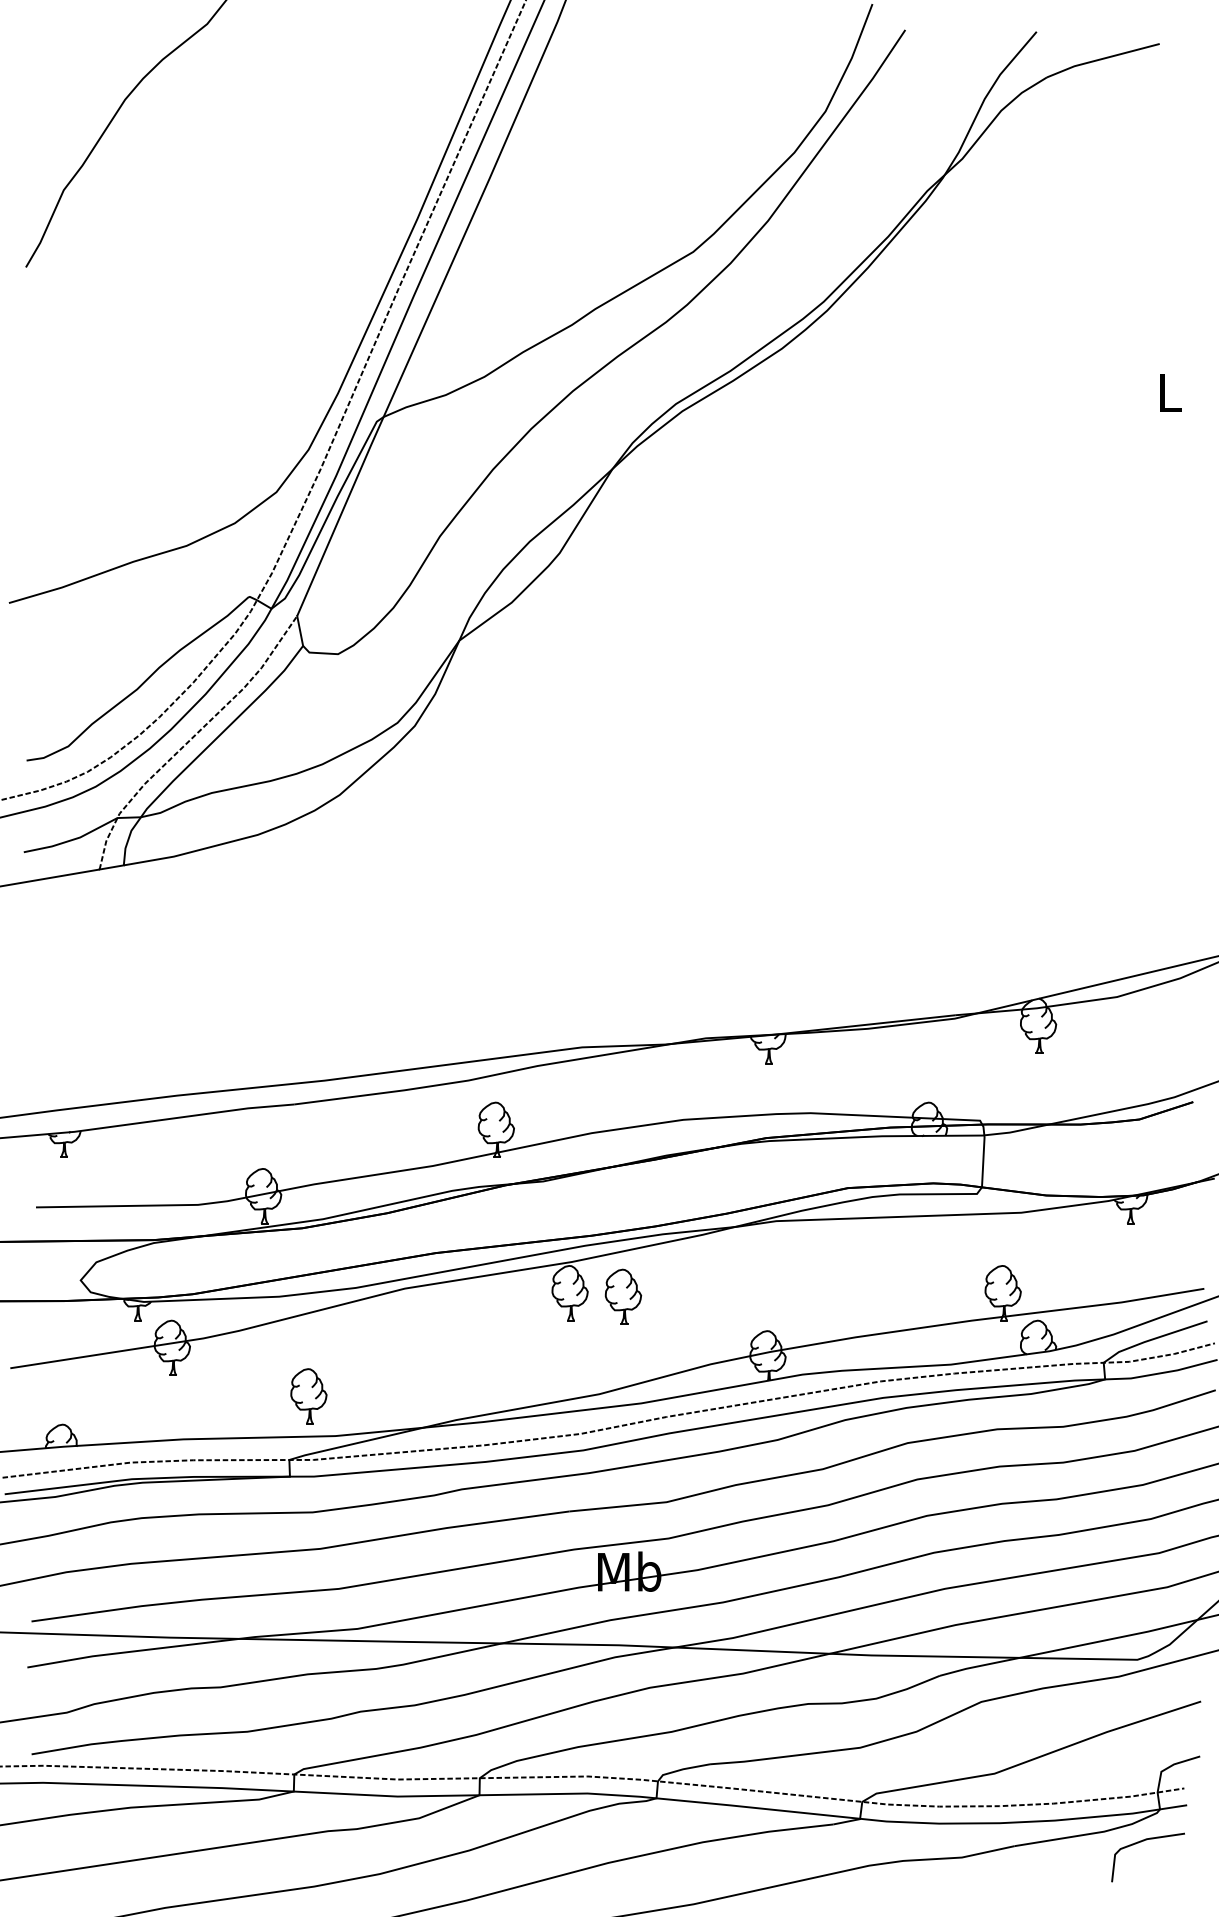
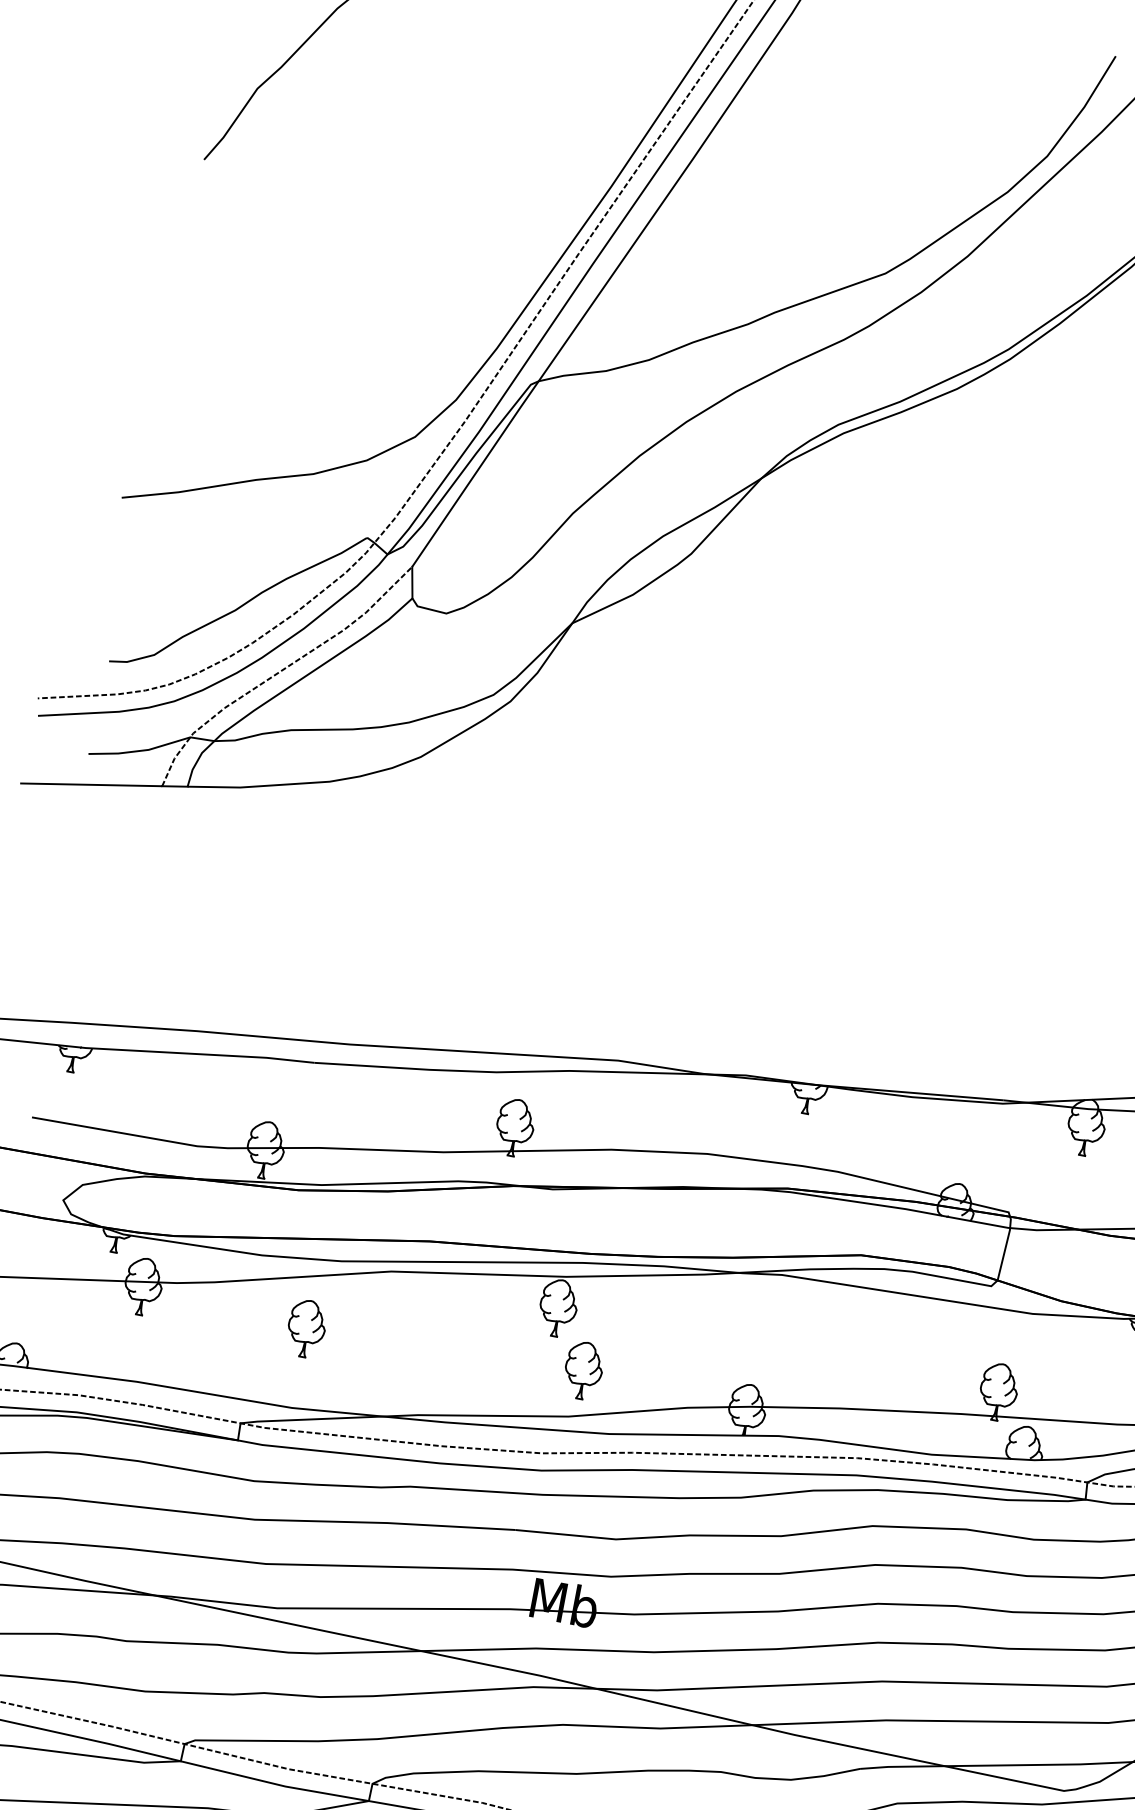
part: (623, 1296) -> (583, 1370), moved
part: (308, 1396) -> (306, 1328), moved

